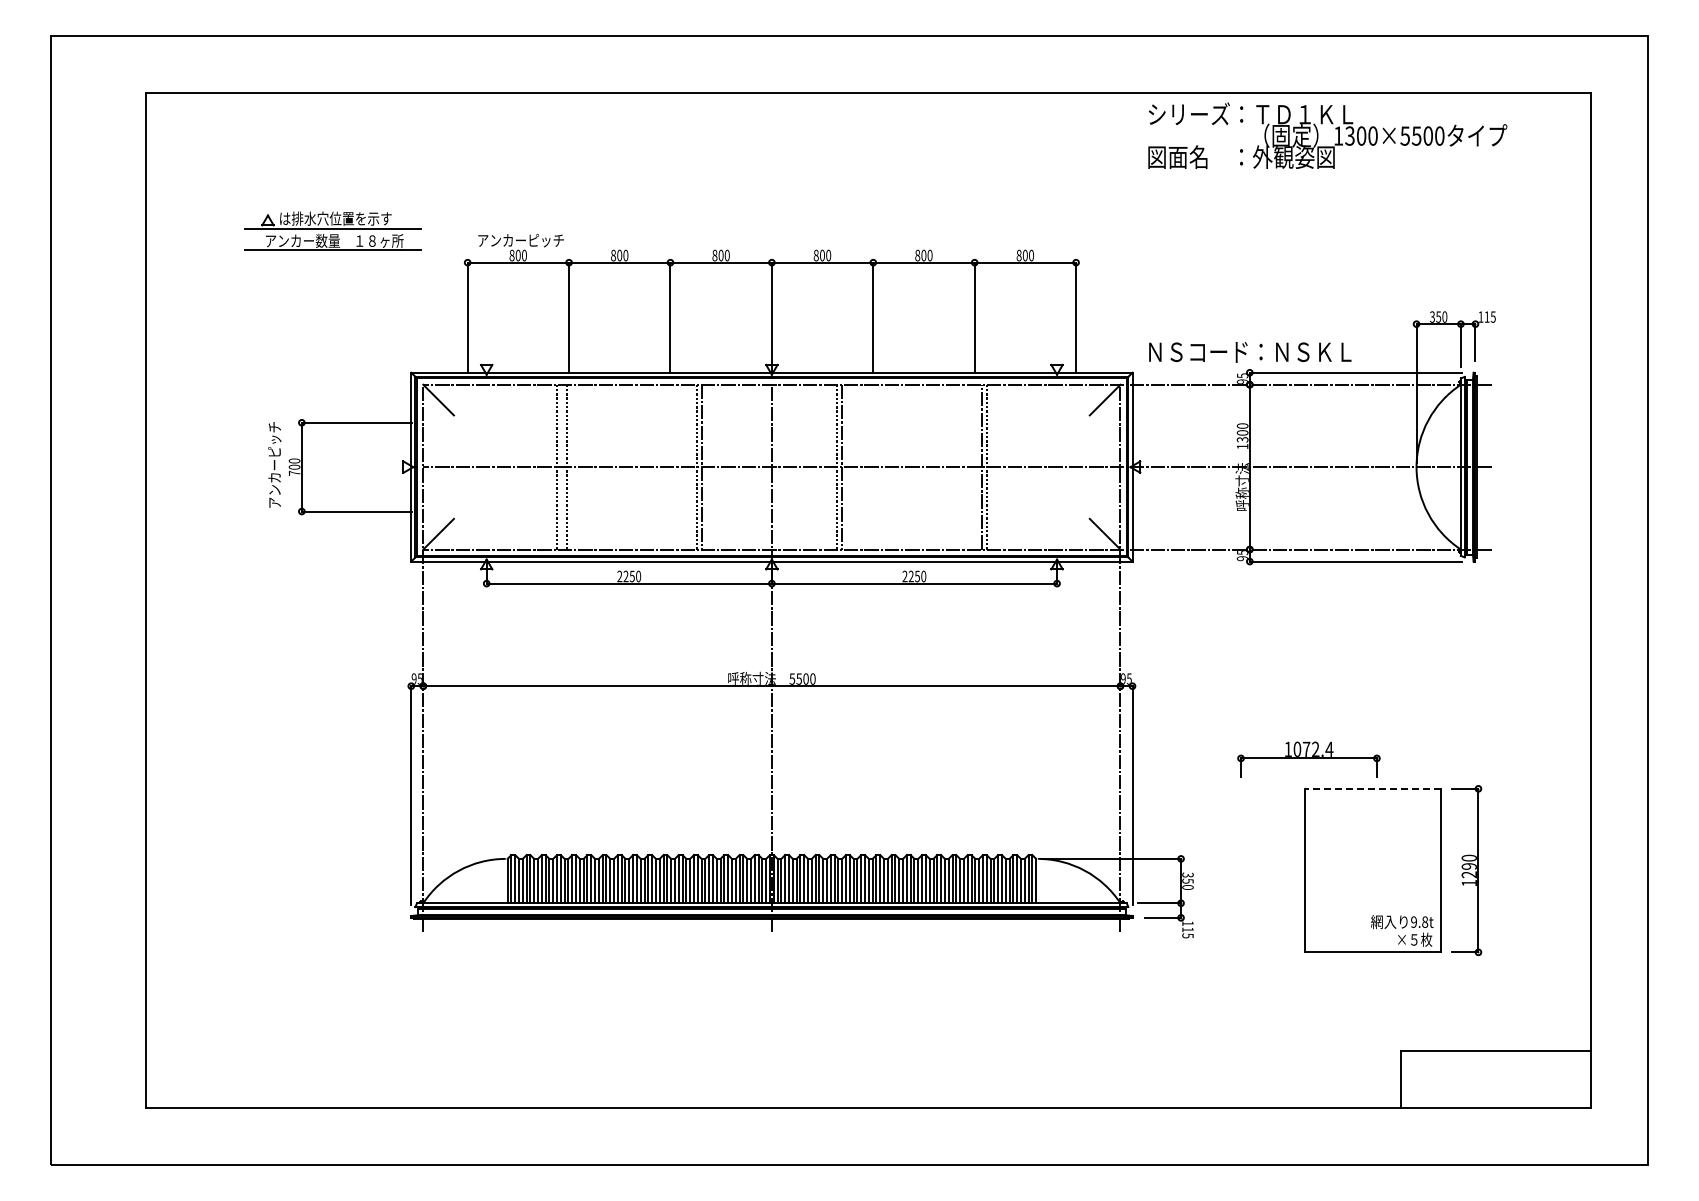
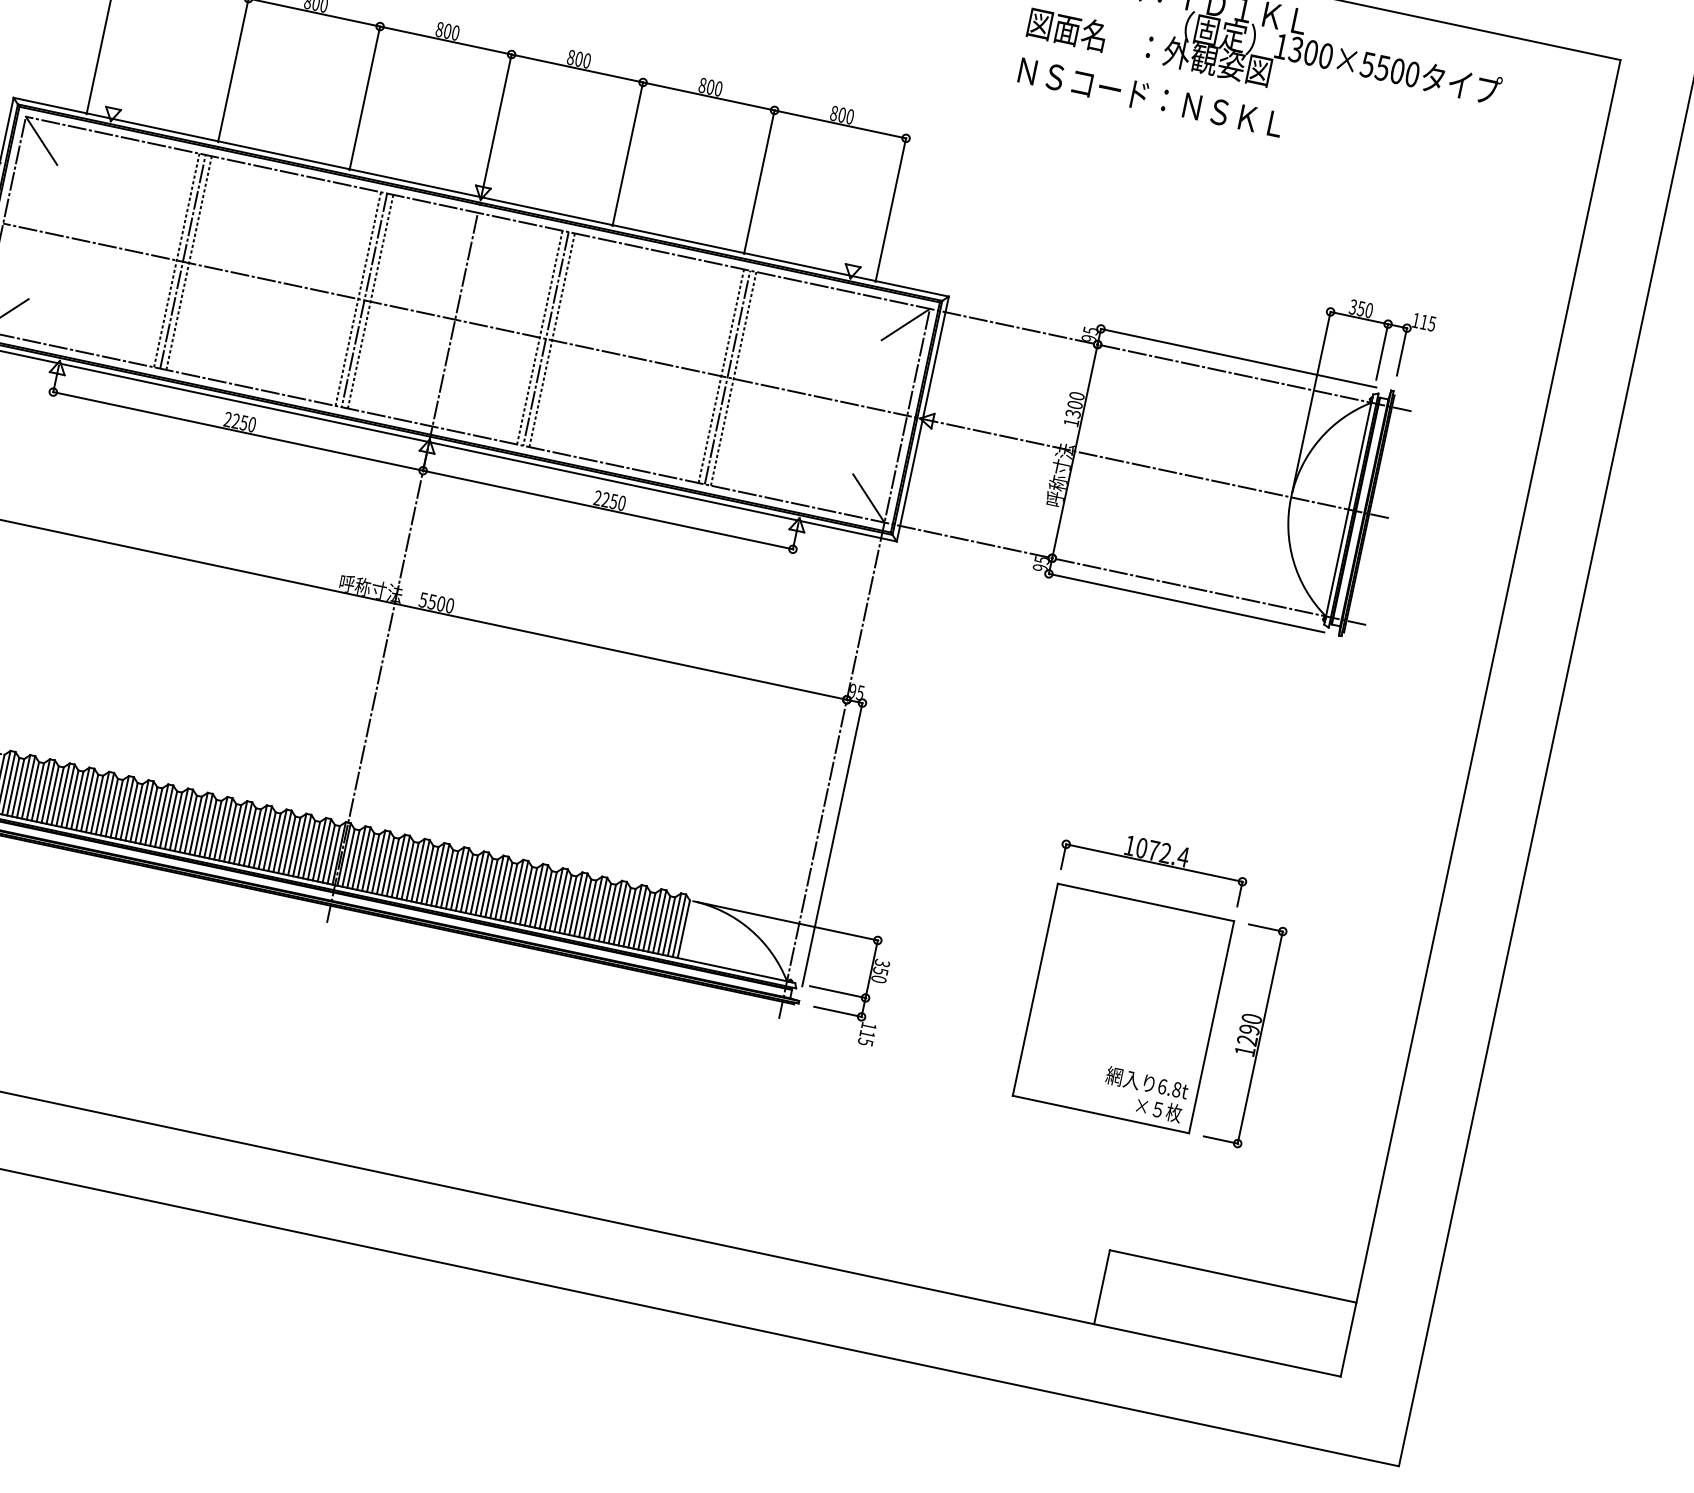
text: (1250, 352) -> (1151, 98), moved
line: (561, 466) -> (182, 260), added
line: (706, 466) -> (370, 300), added
line: (846, 466) -> (552, 339), added
line: (977, 466) -> (722, 375), added
part: (1308, 759) -> (1153, 864), moved
line: (1372, 788) -> (1145, 901), dashed -> solid
text: (1414, 921) -> (1163, 1085), 9.8t -> 6.8t

